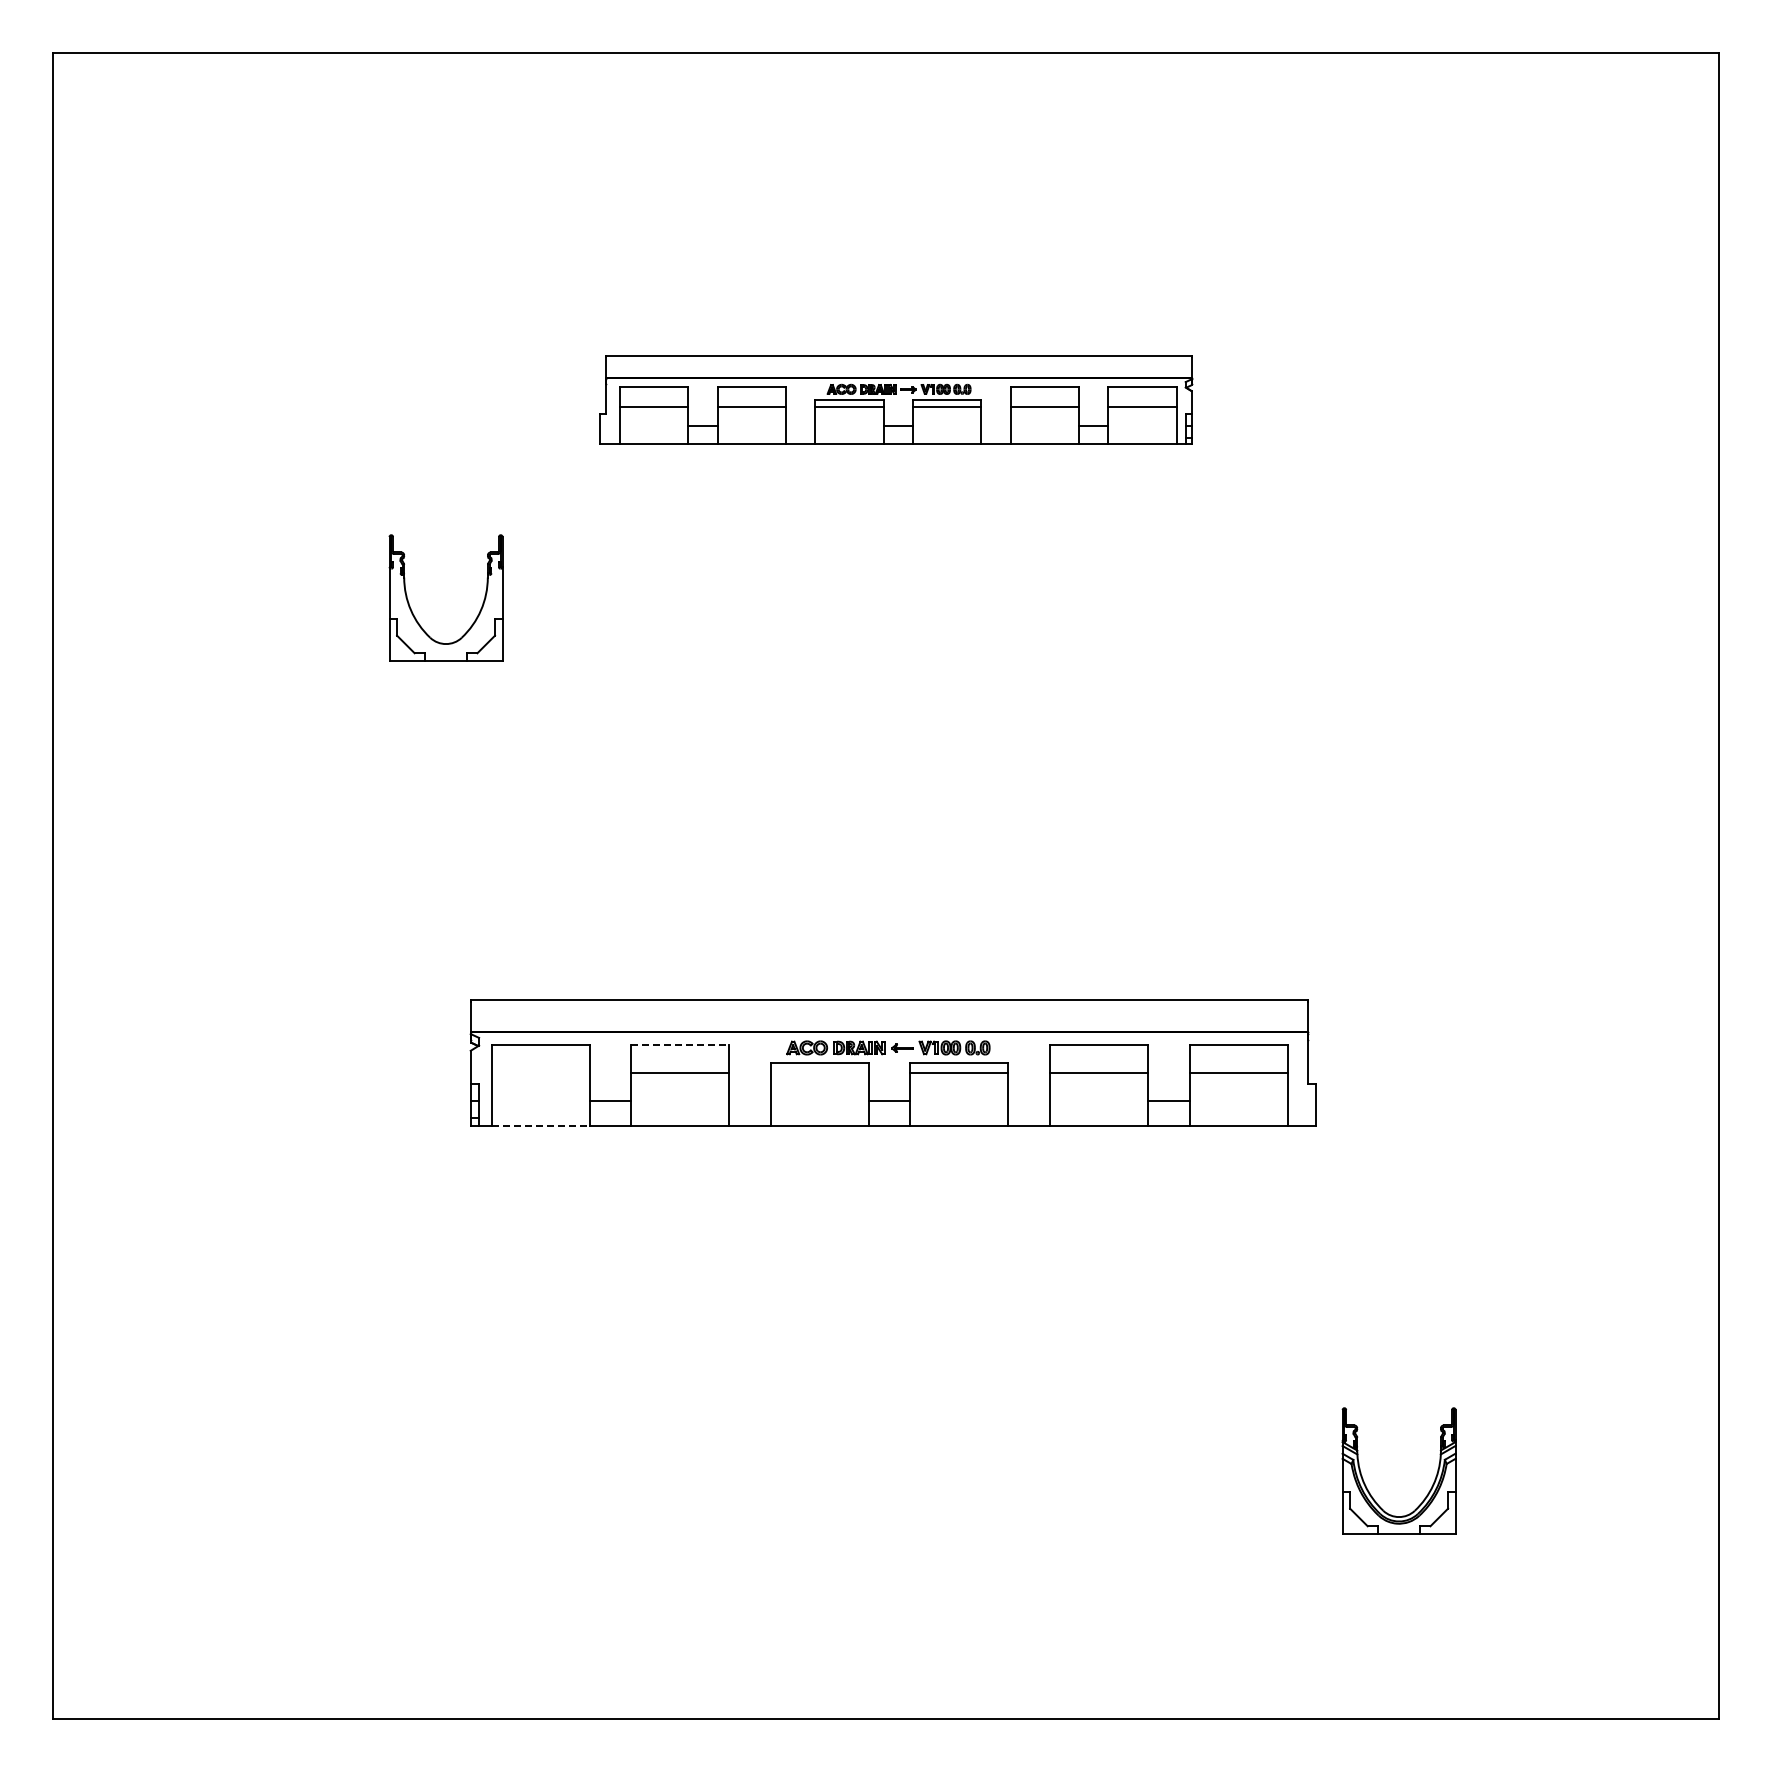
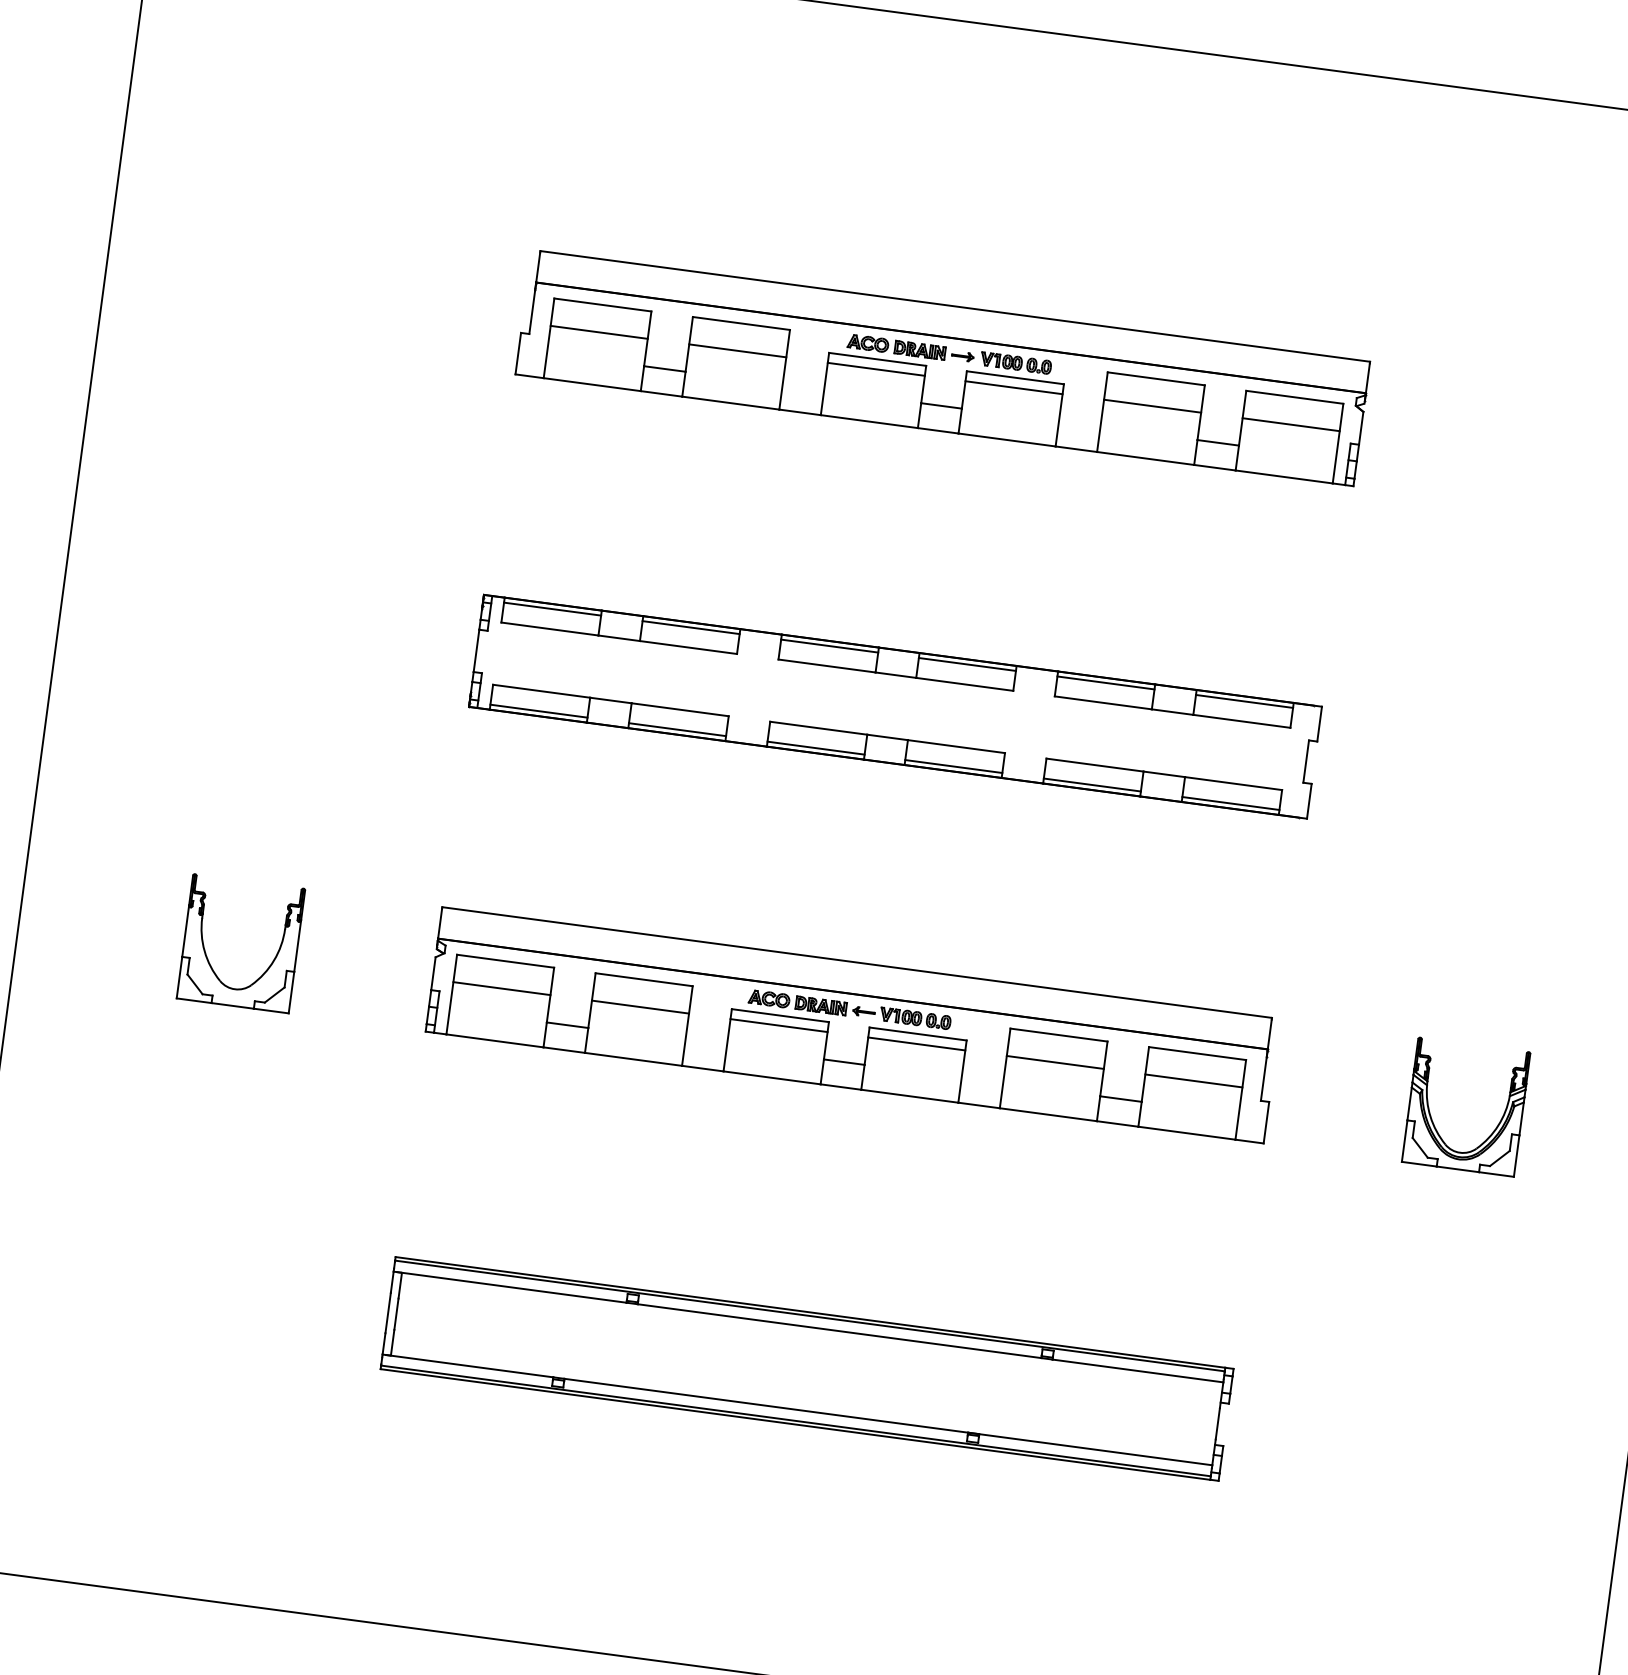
part: (895, 399) -> (942, 367), size x1.43
part: (412, 610) -> (206, 951), moved
part: (893, 741) -> (895, 706), added
line: (680, 1045) -> (644, 979), dashed -> solid
line: (540, 1073) -> (501, 989), added
line: (820, 1073) -> (779, 1026), added
line: (540, 1125) -> (494, 1040), dashed -> solid
part: (893, 1409) -> (807, 1368), added
part: (1366, 1485) -> (1431, 1117), moved

